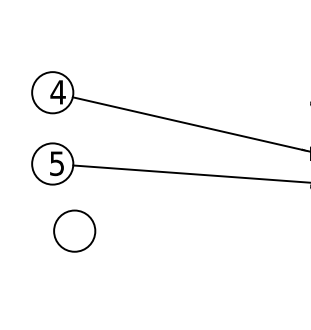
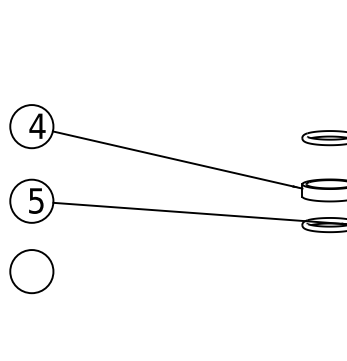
circle: (74, 231) -> (31, 271), moved

